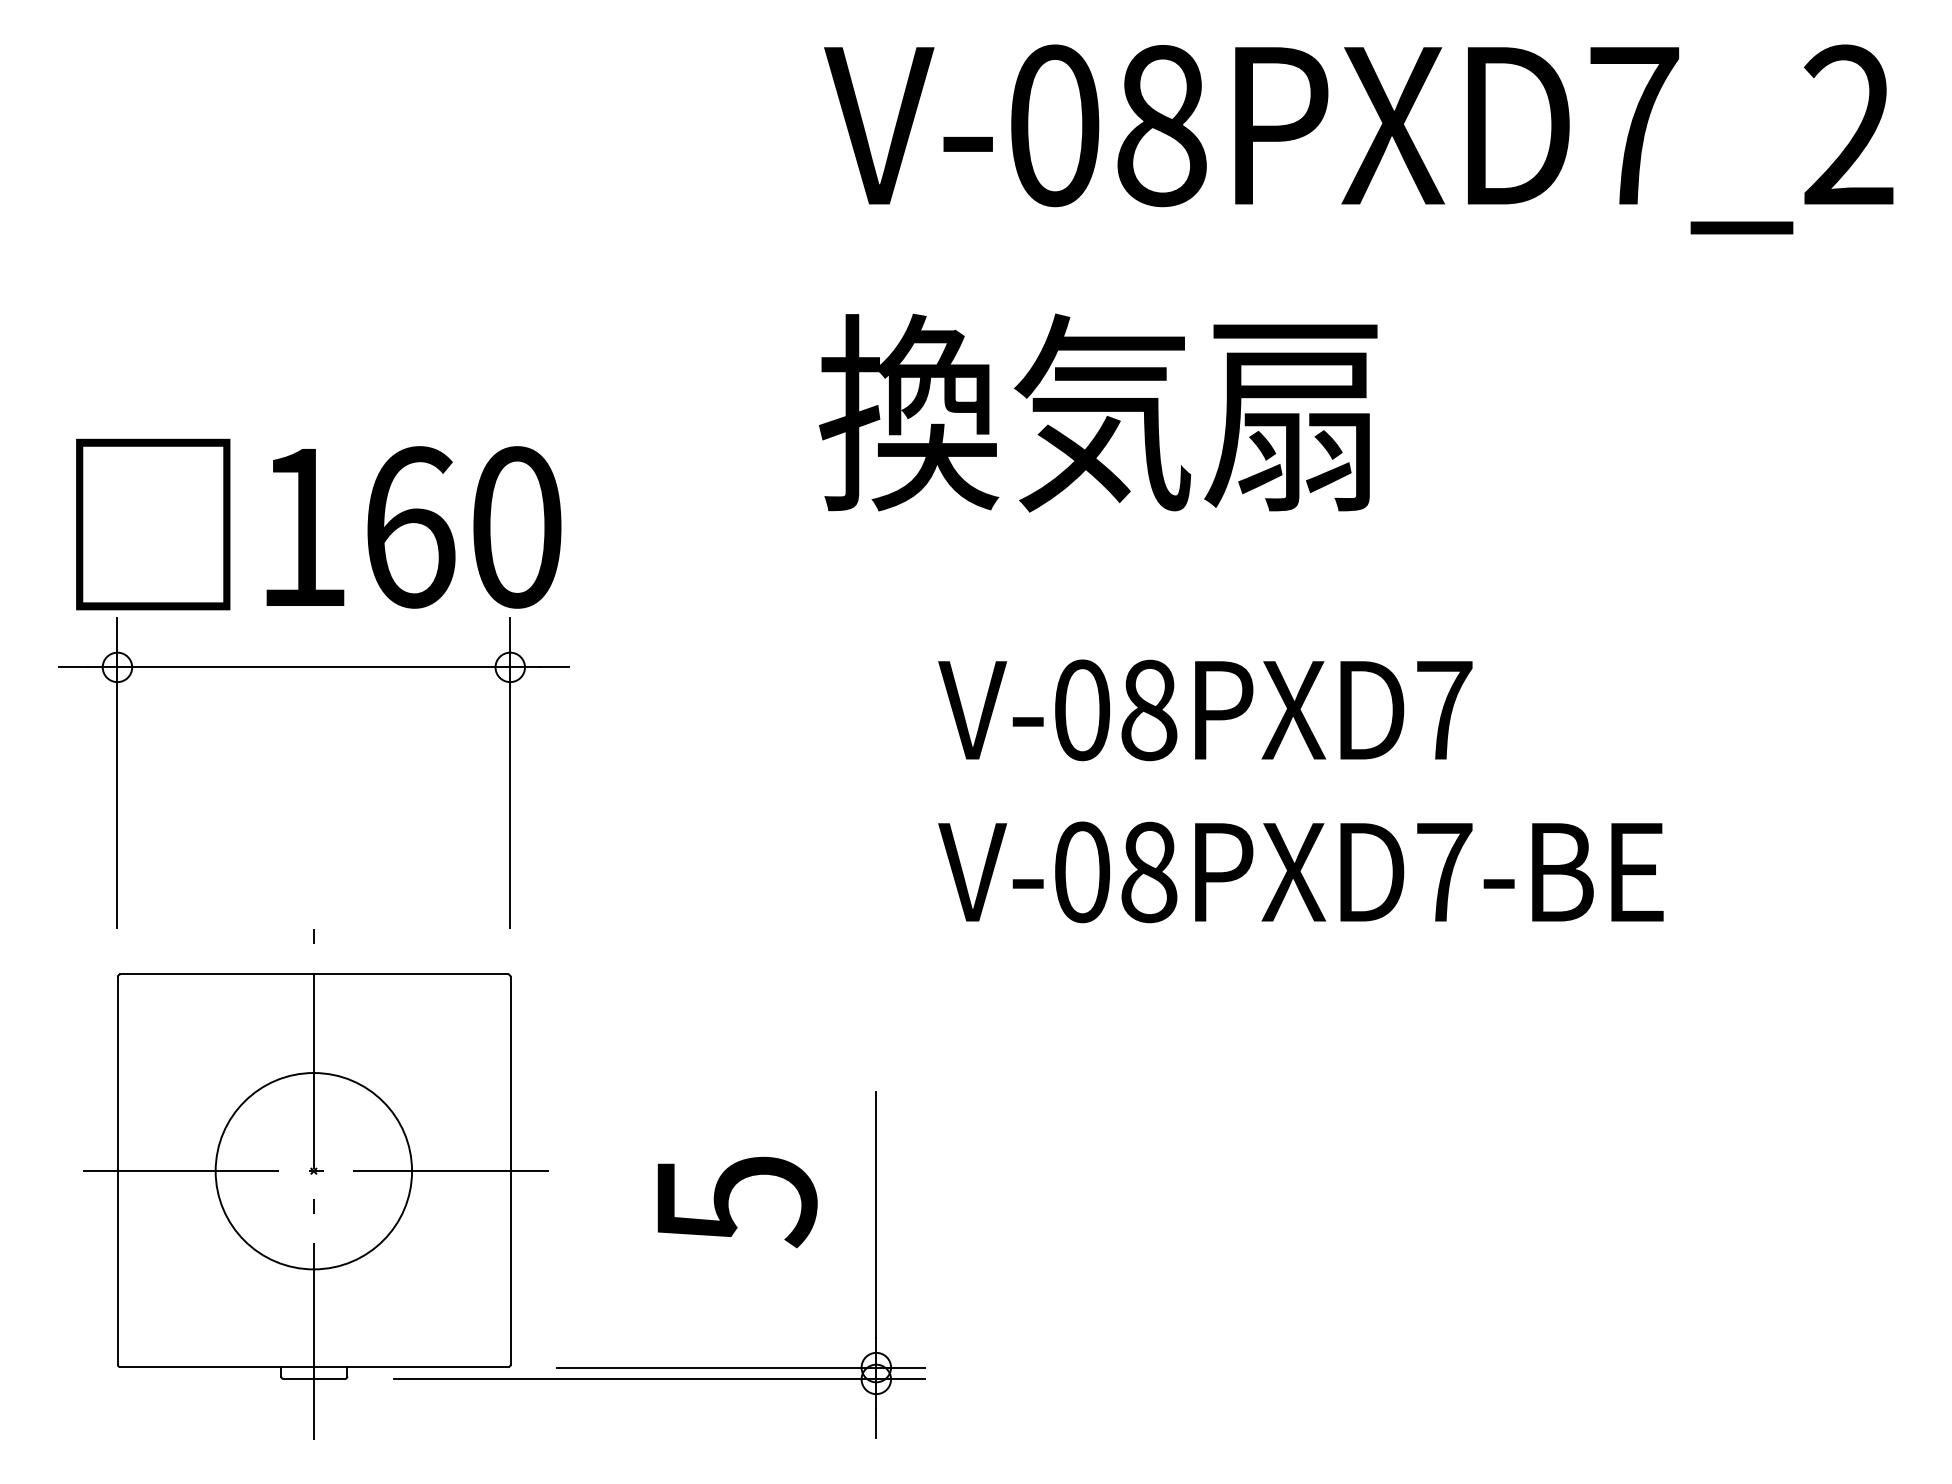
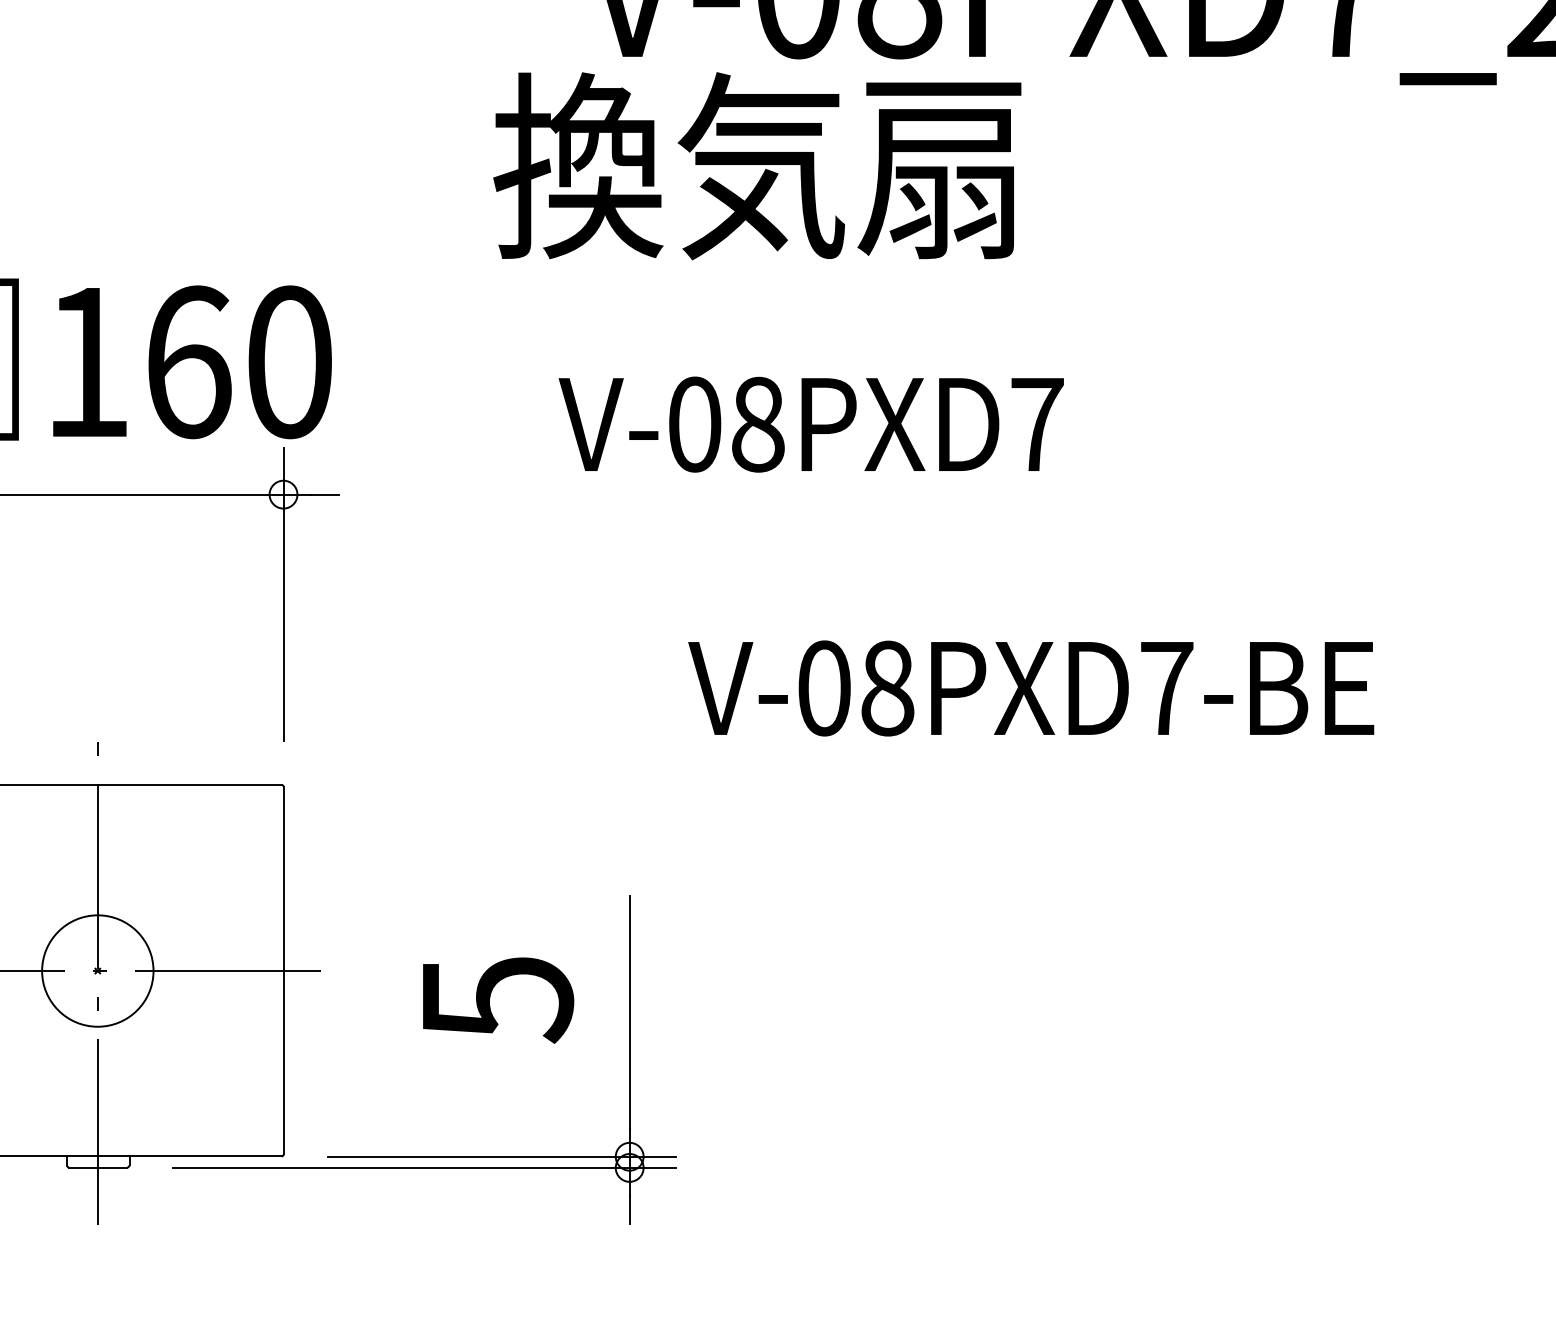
text: (1098, 412) -> (757, 165), moved
text: (1205, 710) -> (811, 424), moved
circle: (313, 1171) -> (97, 971), size x0.6

